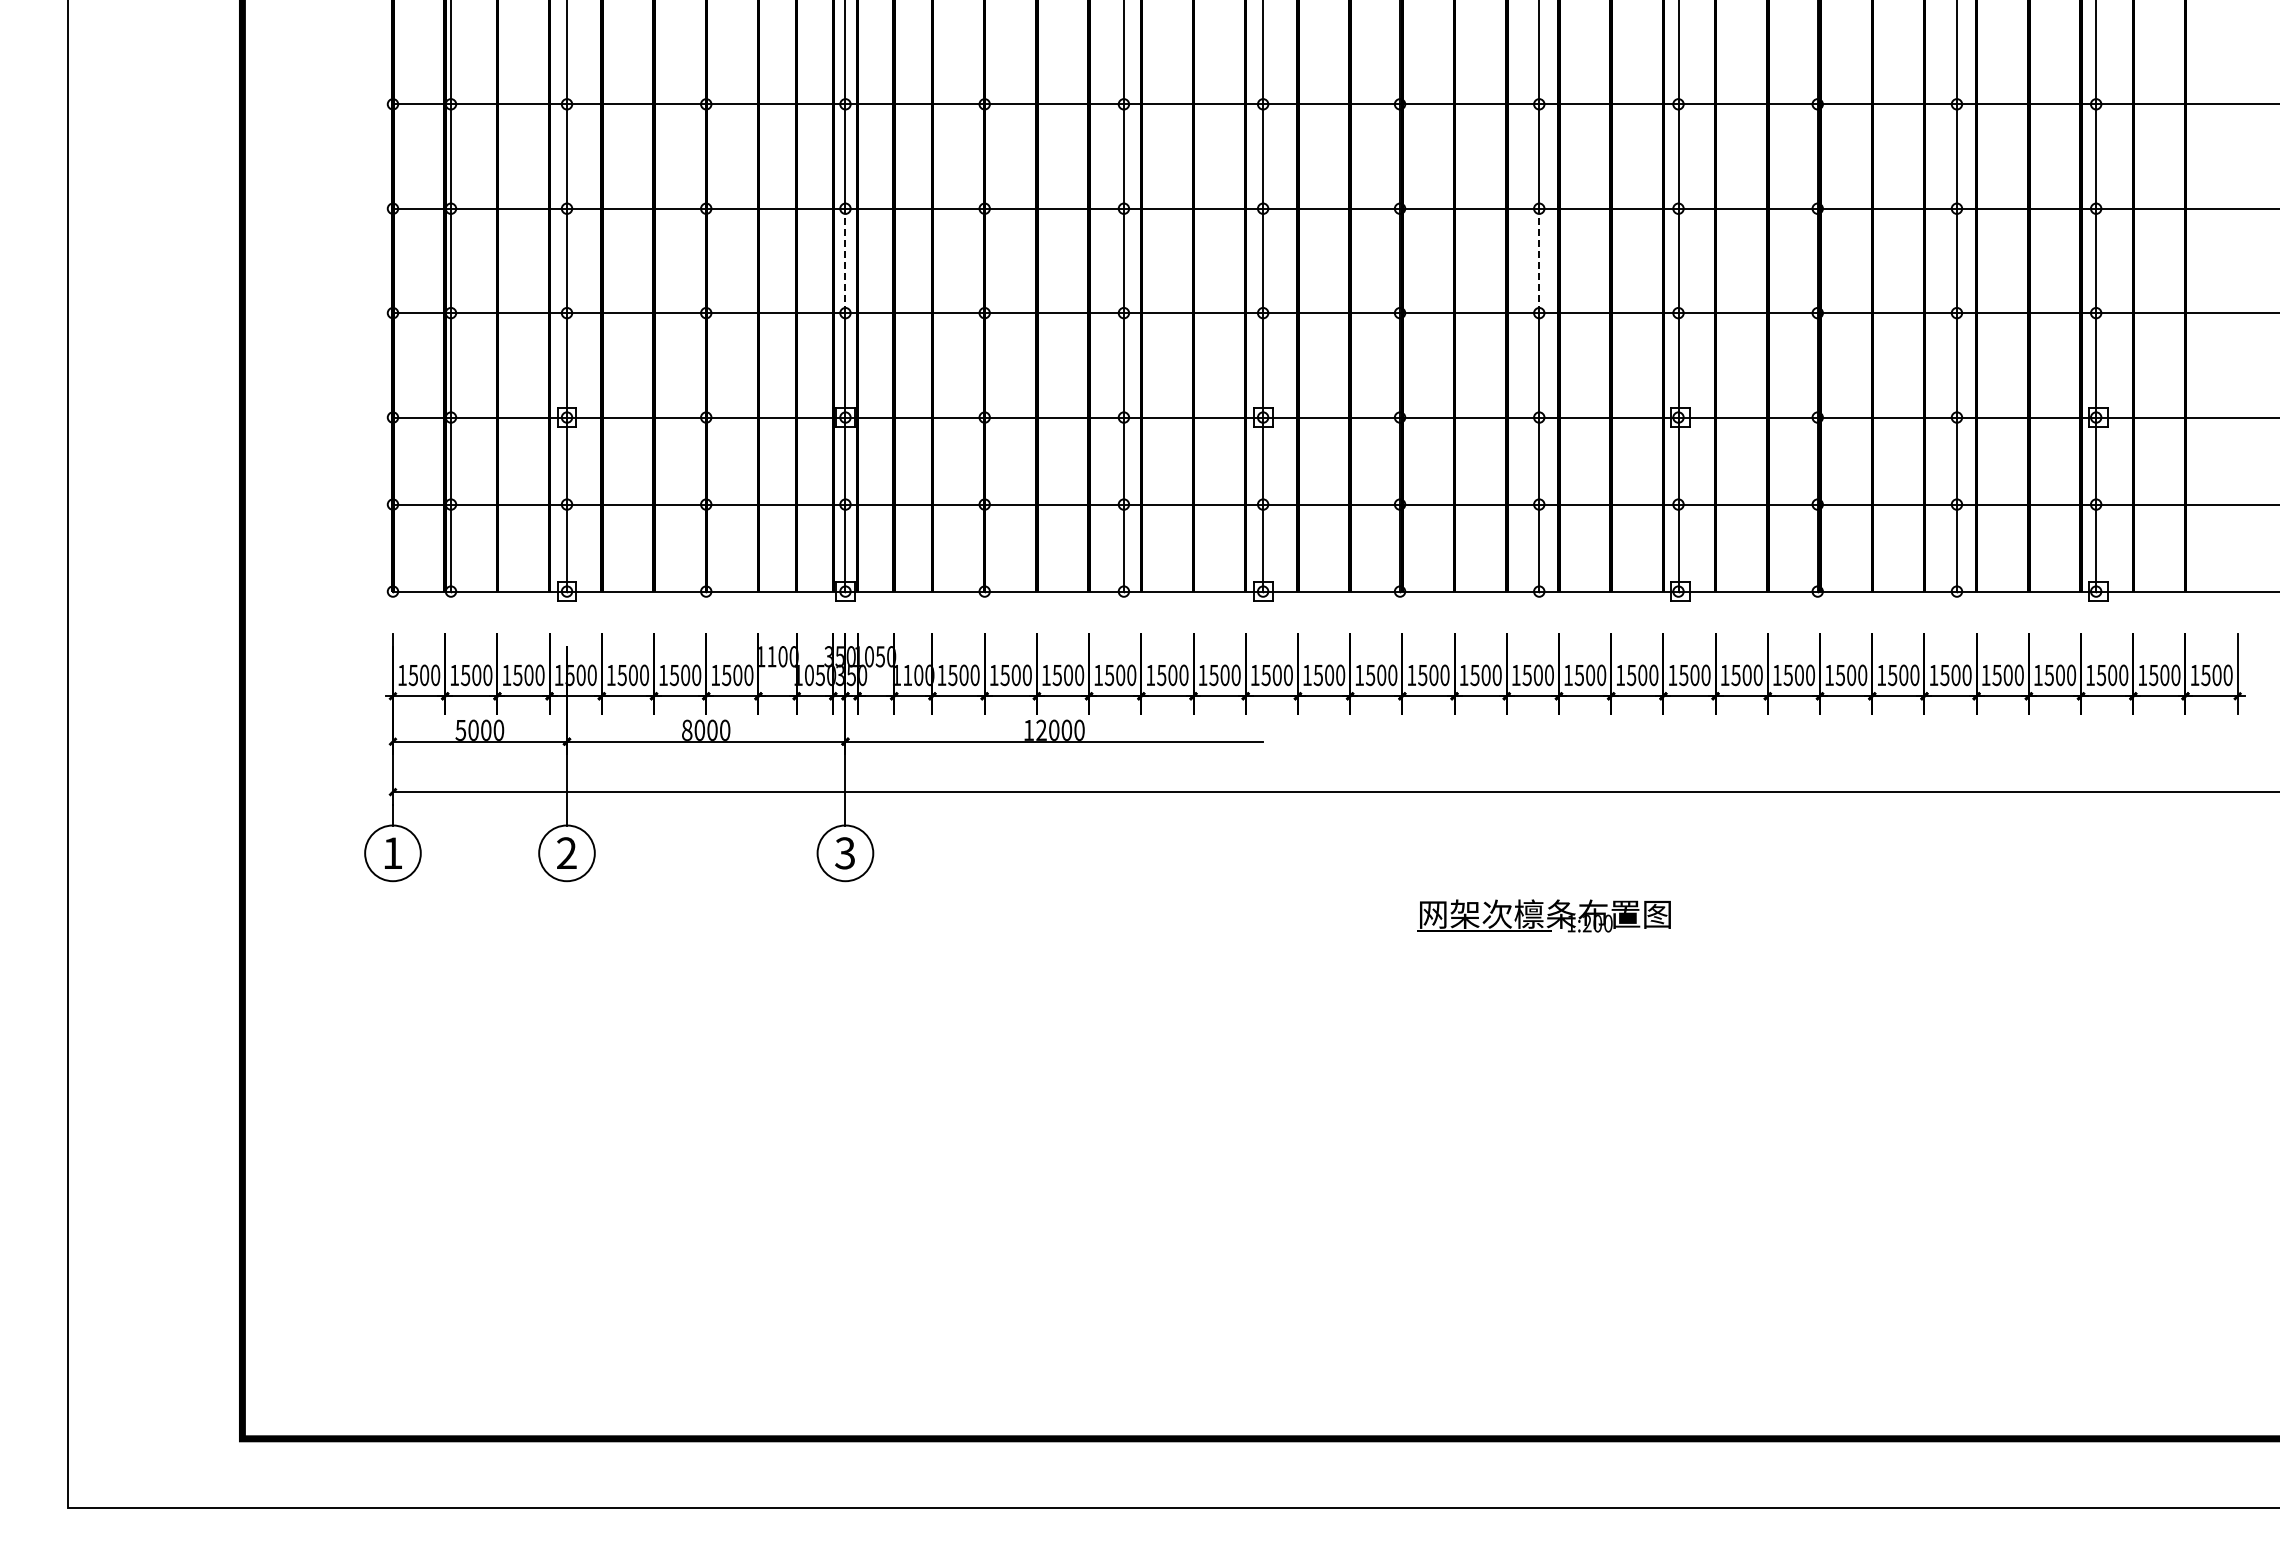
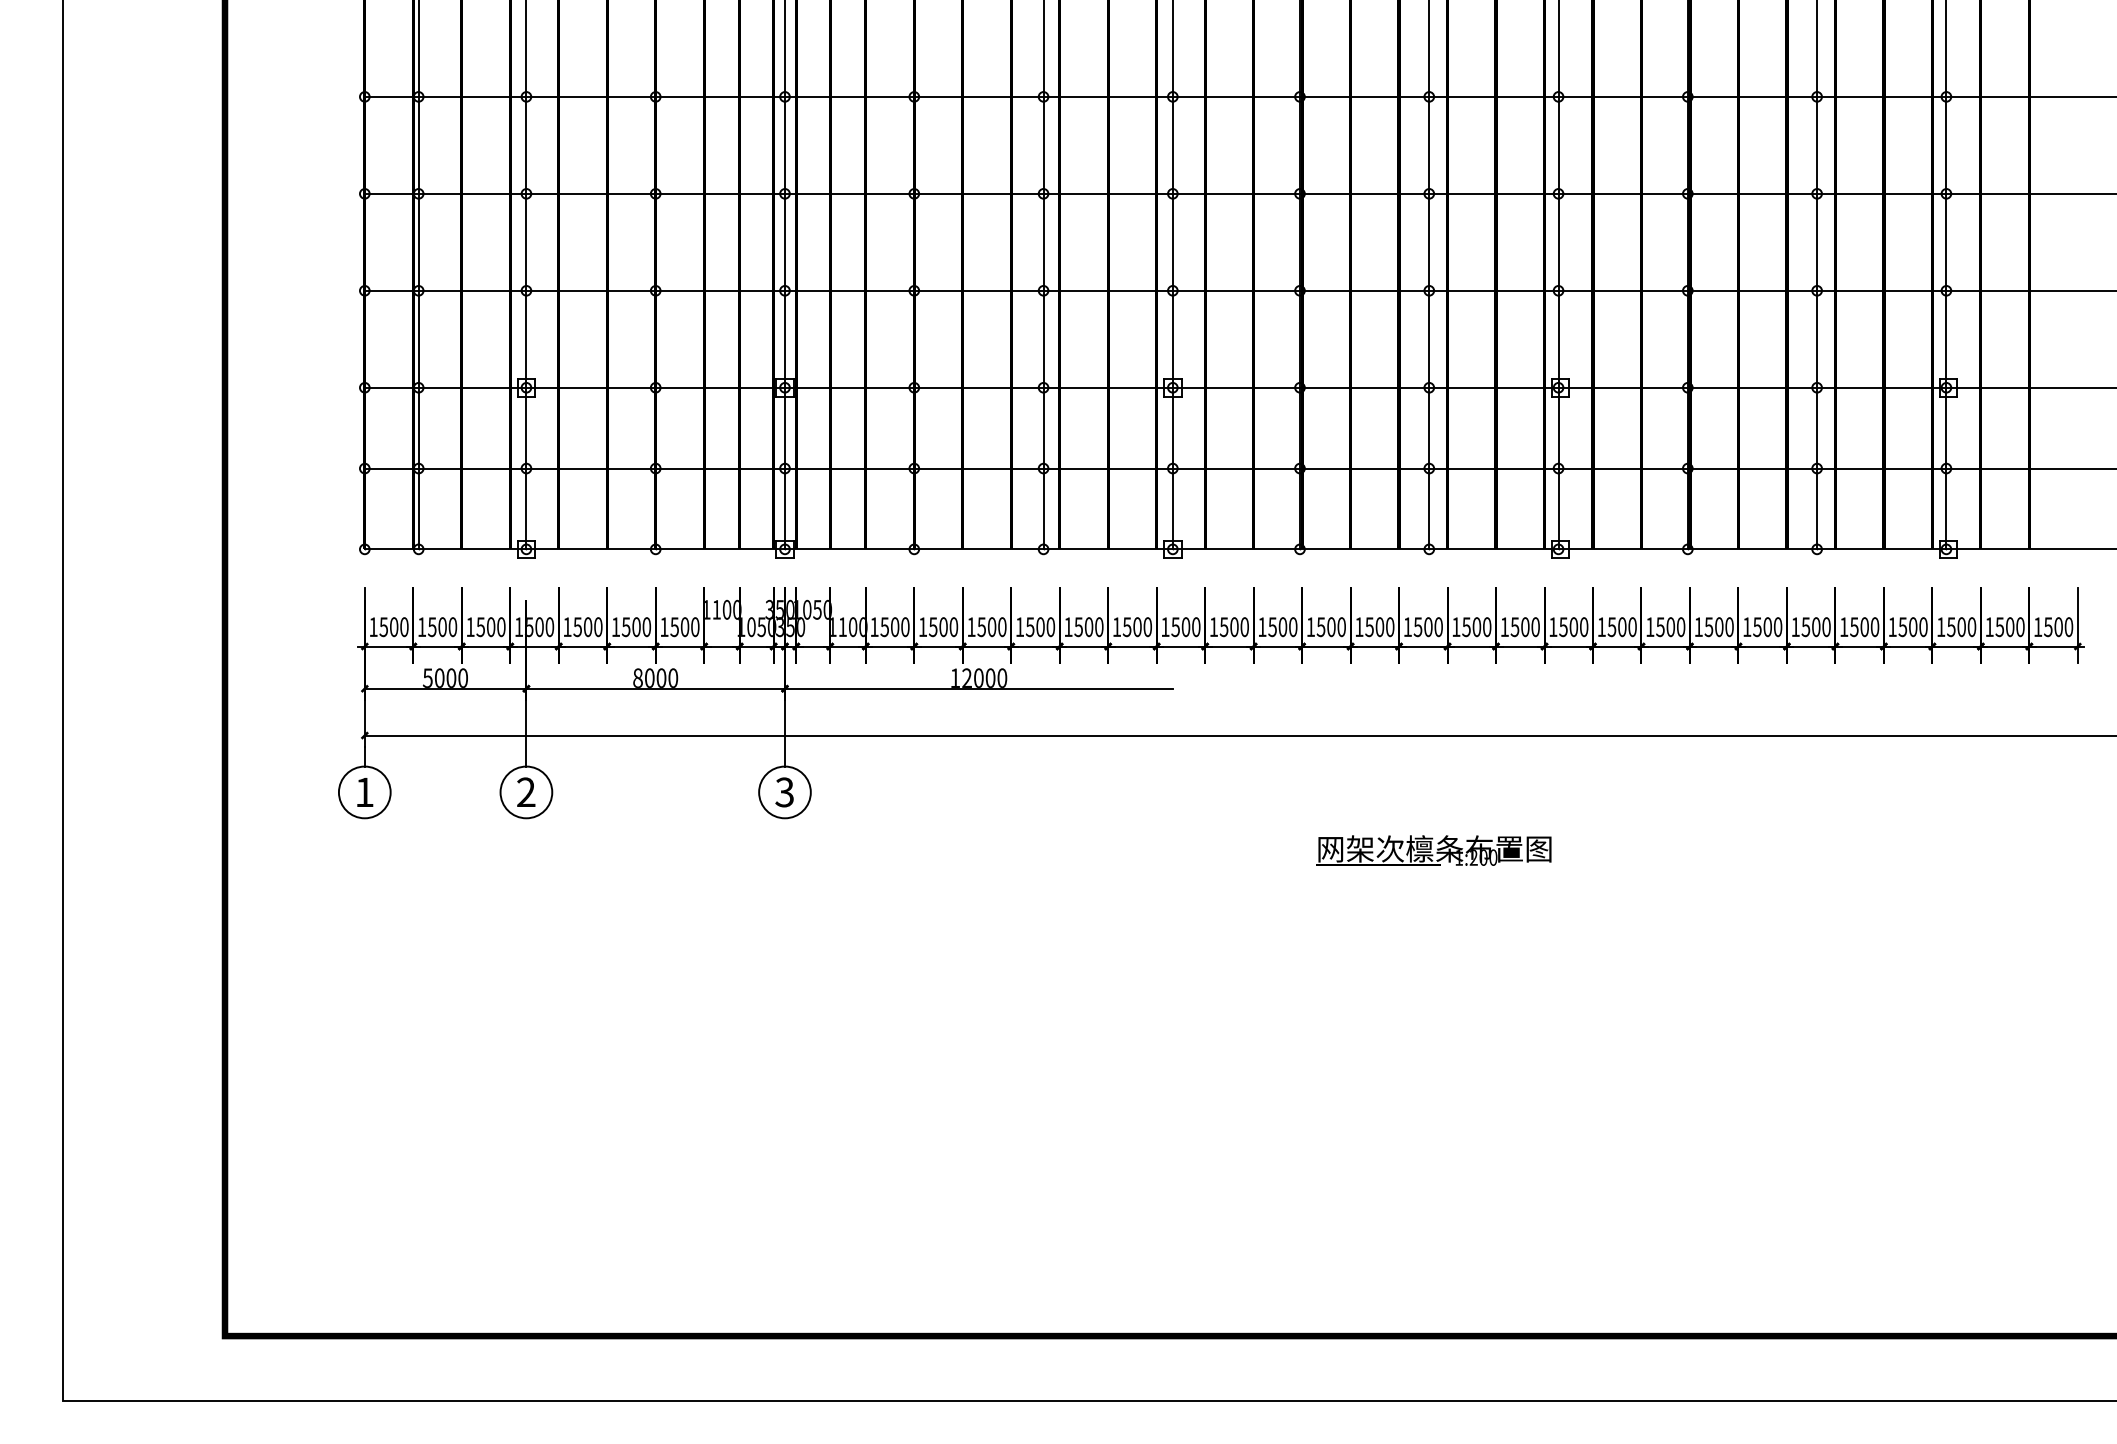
line: (845, 260) -> (785, 241), dashed -> solid
line: (1539, 260) -> (1429, 241), dashed -> solid

